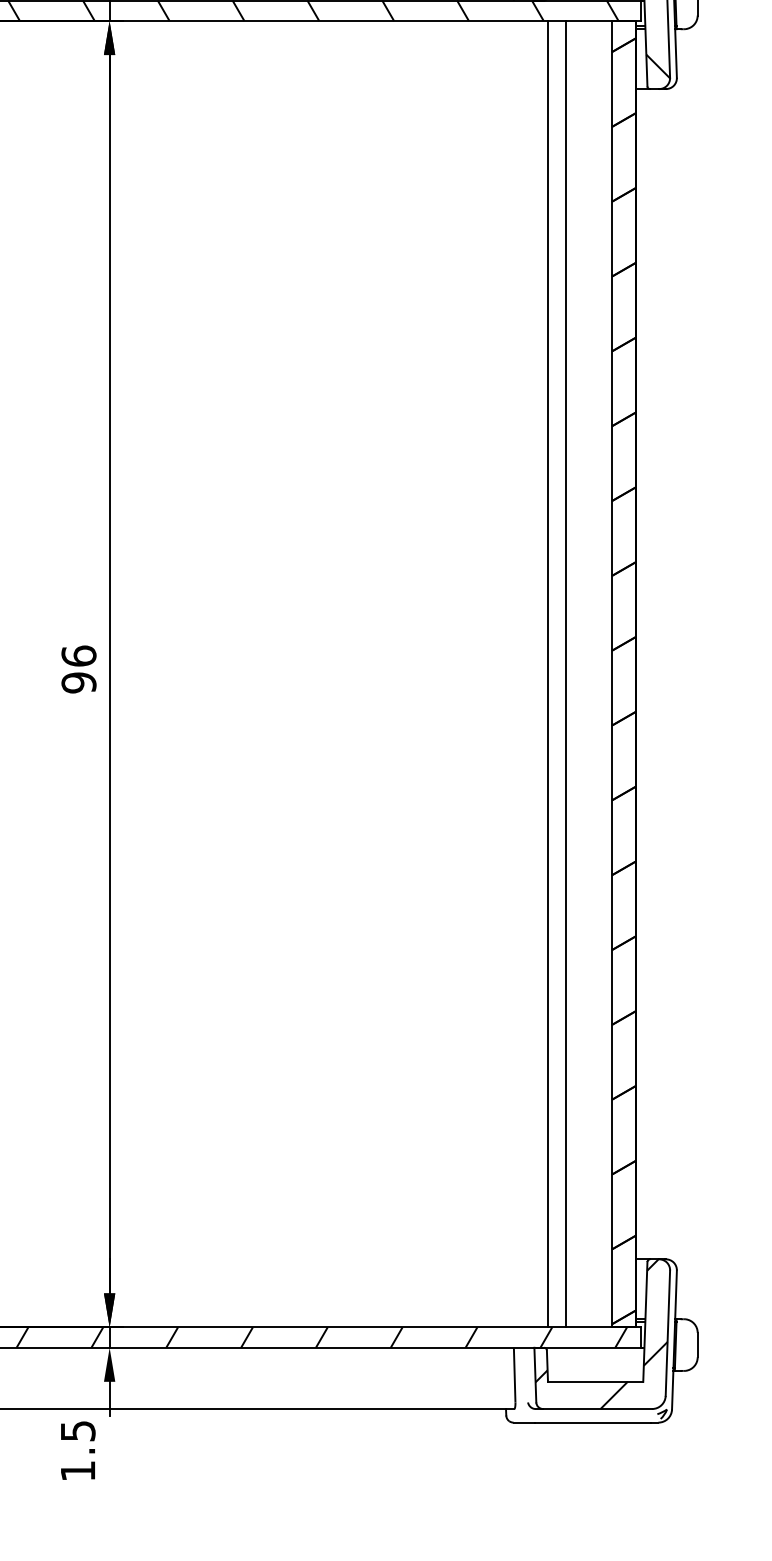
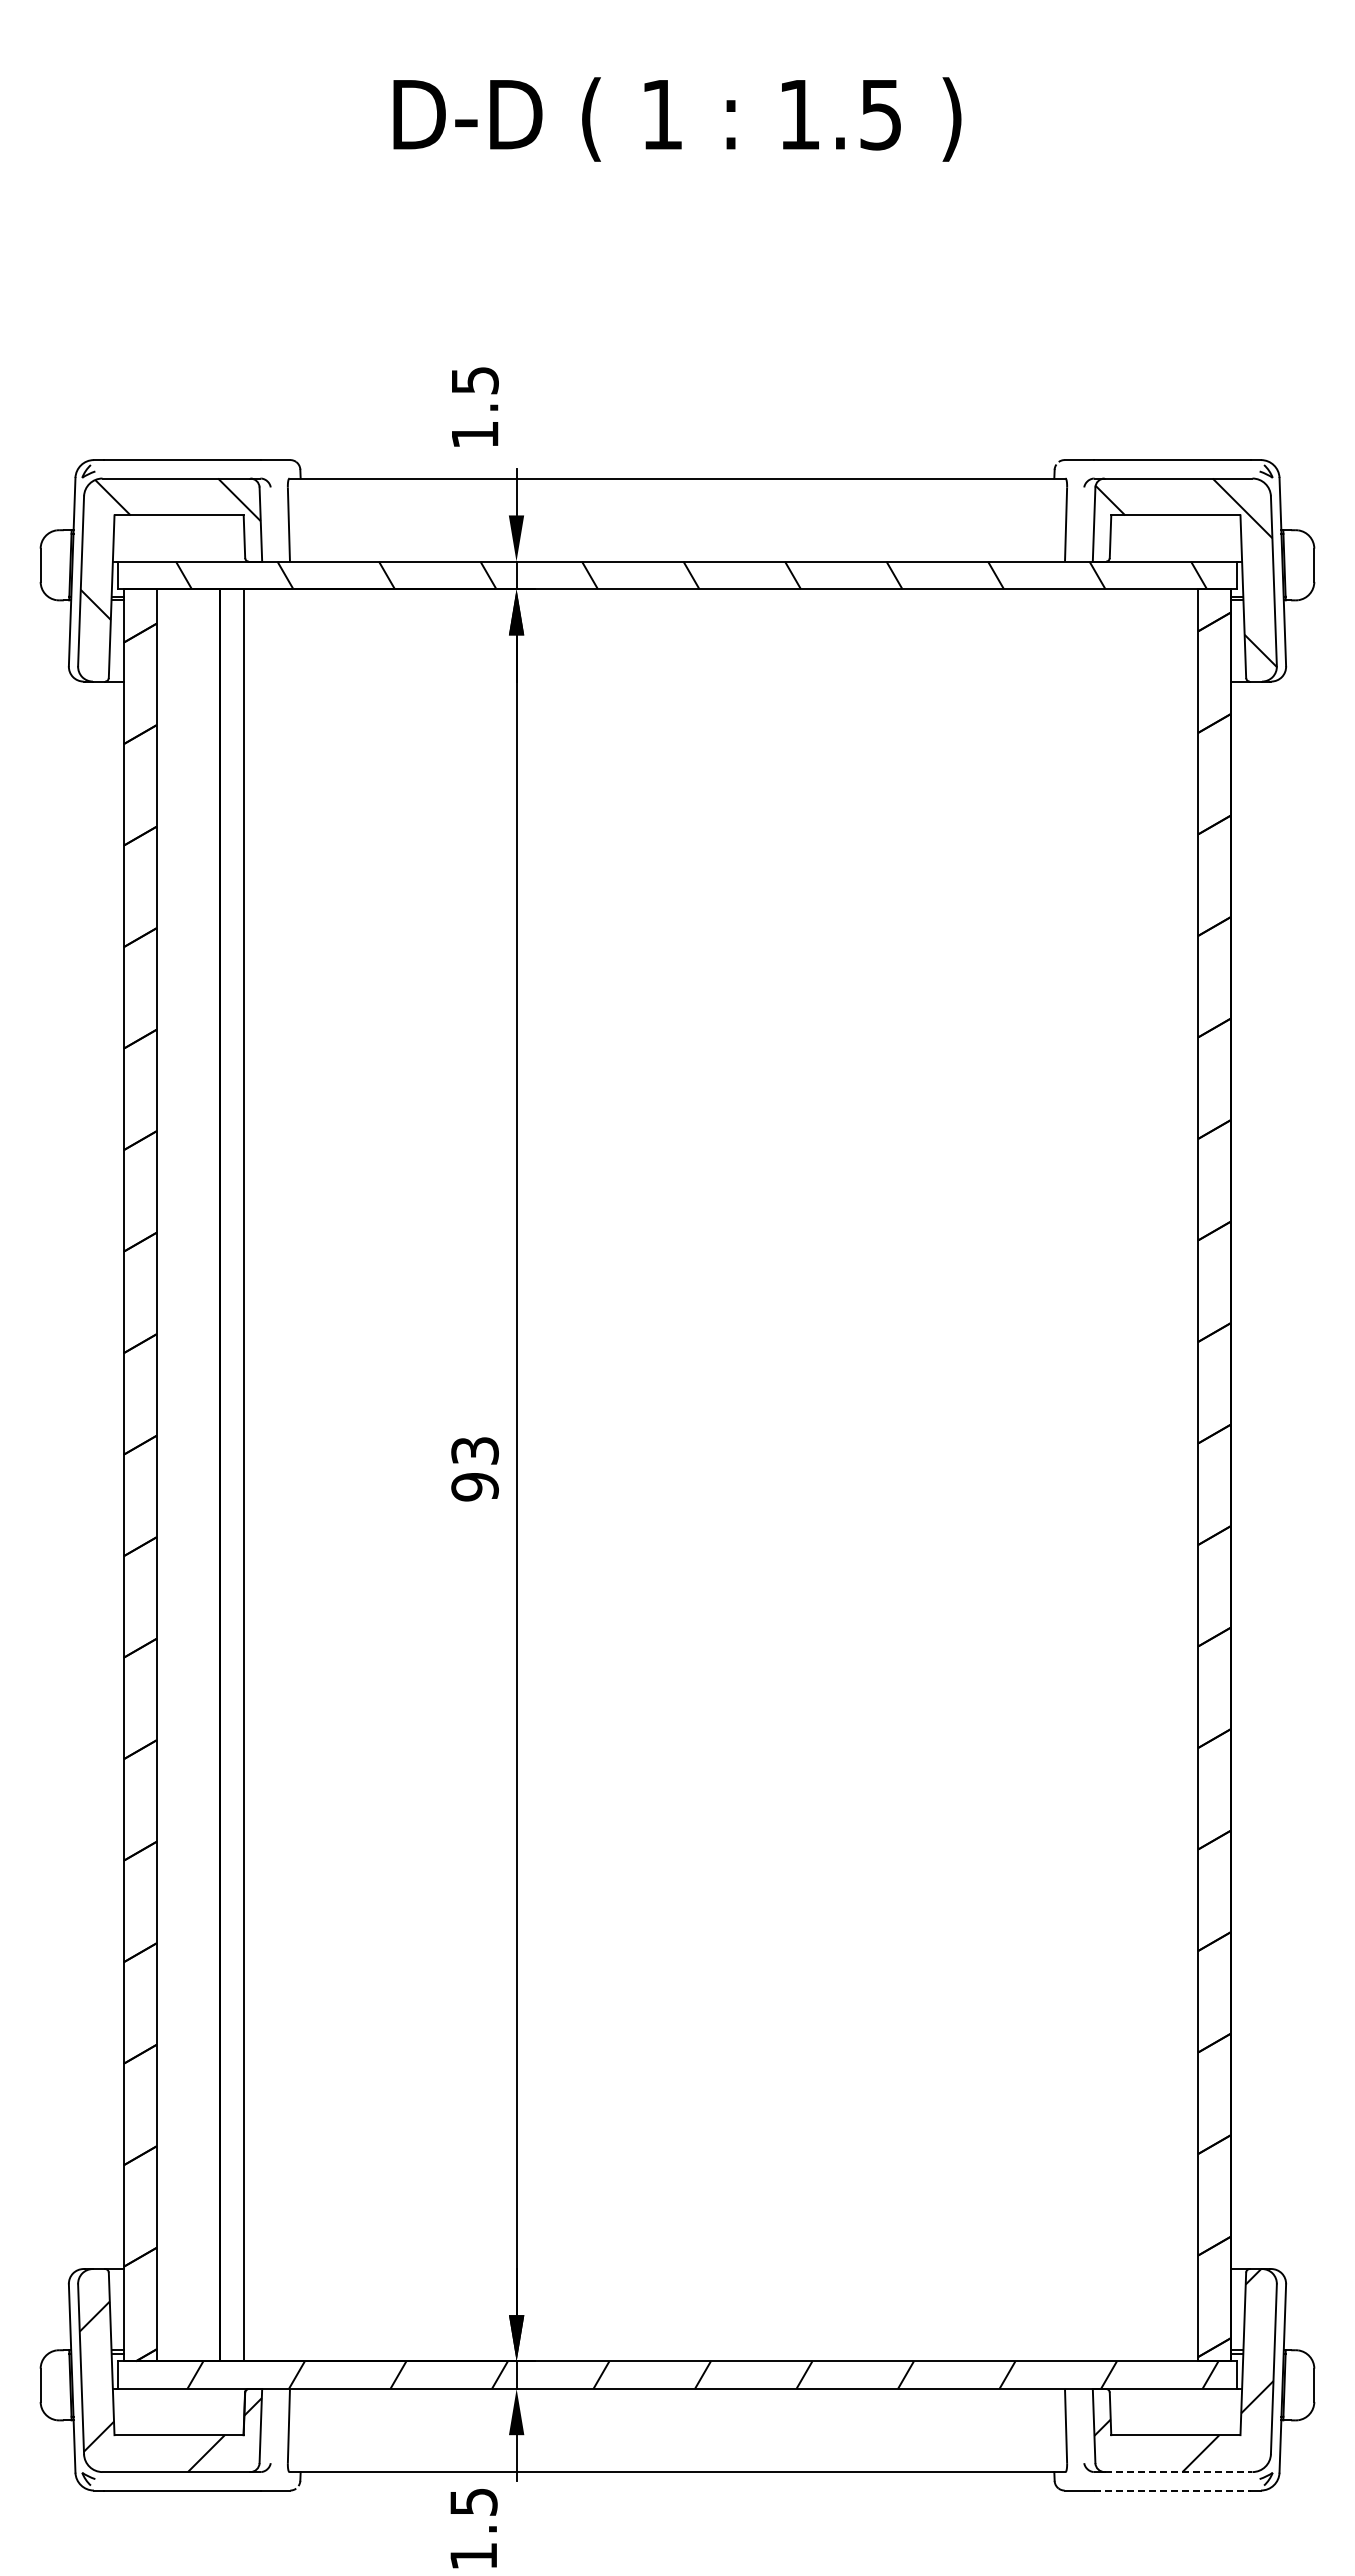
text: (78, 655) -> (474, 1450), 96 -> 93
line: (548, 674) -> (1111, 1475), removed
line: (565, 674) -> (1135, 1475), removed
line: (597, 1409) -> (1178, 2472), solid -> dashed
line: (593, 1422) -> (1172, 2490), solid -> dashed

